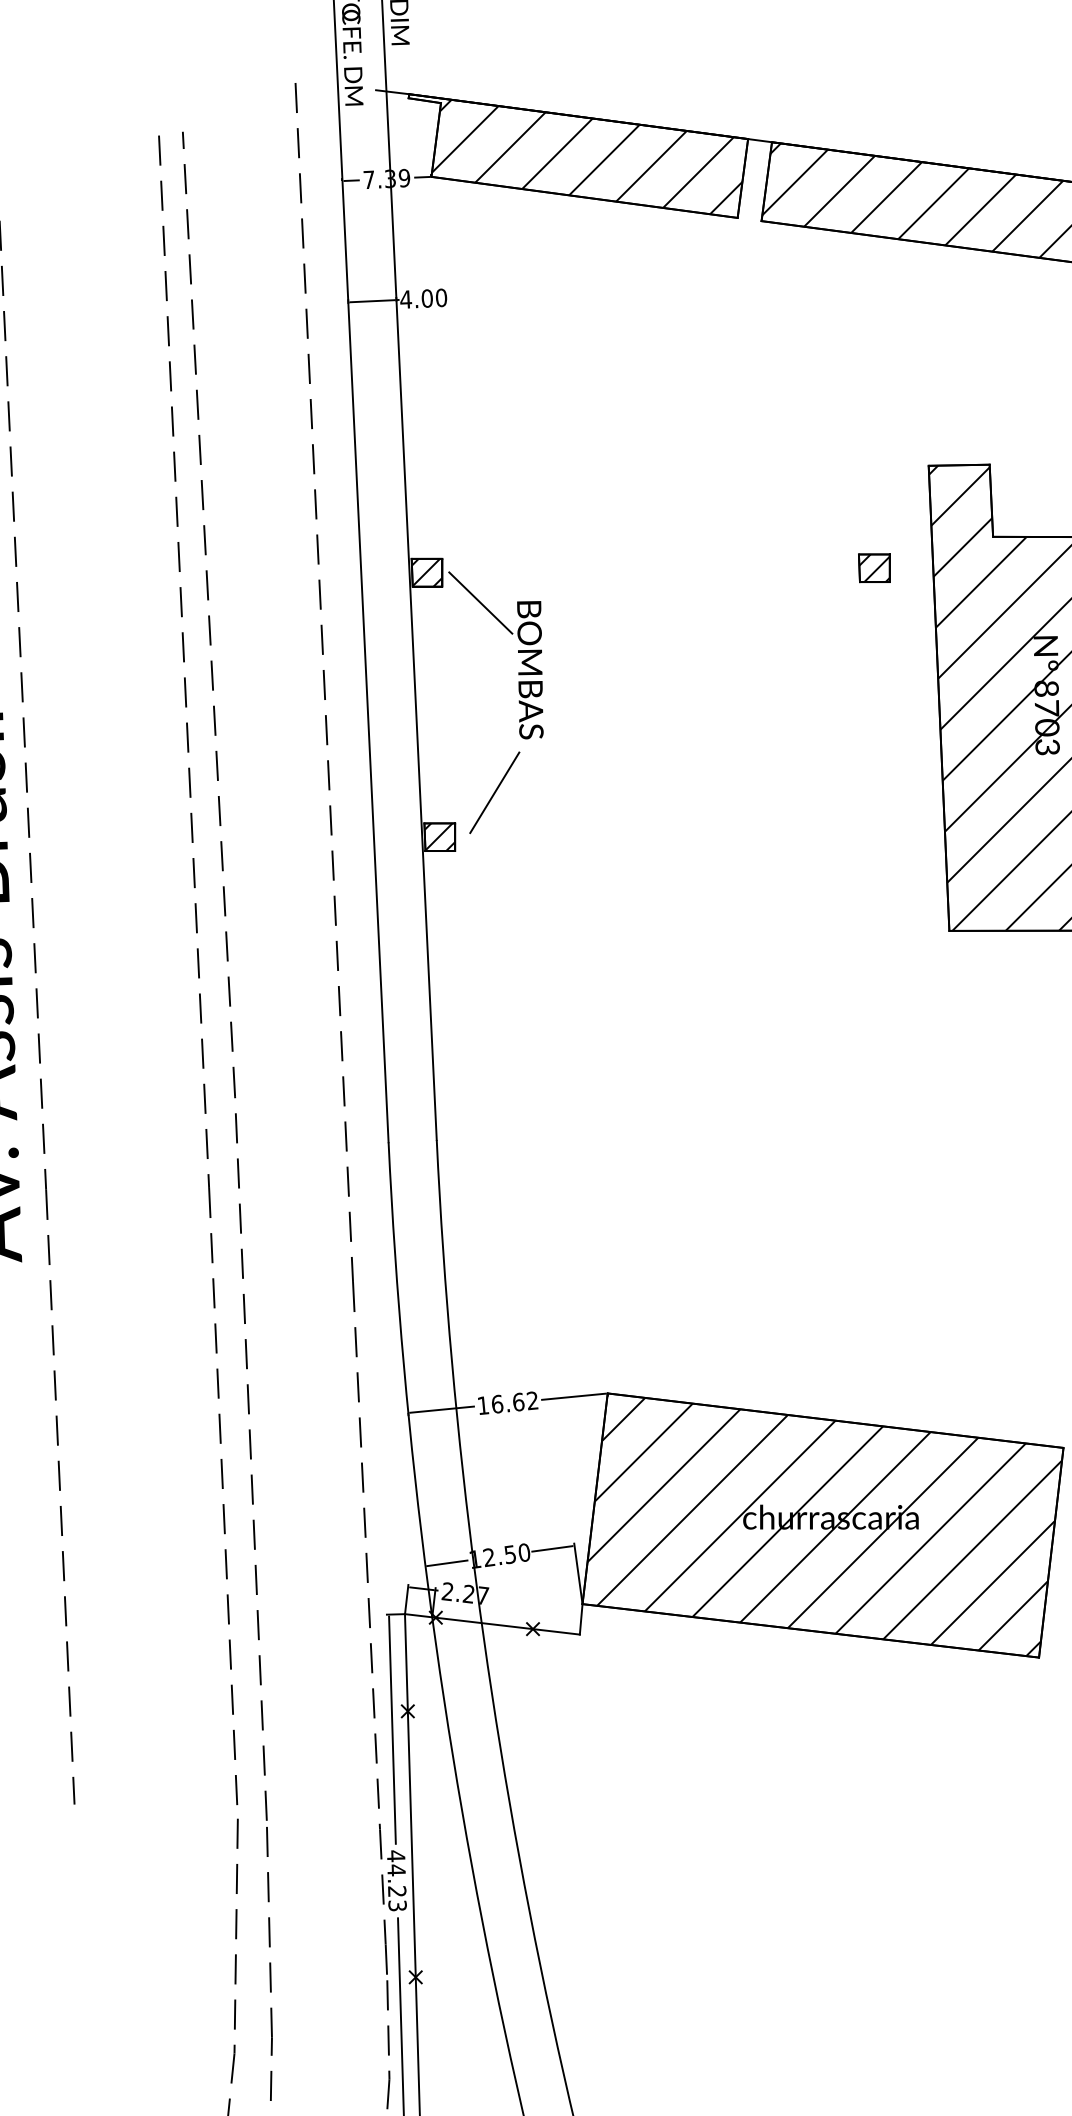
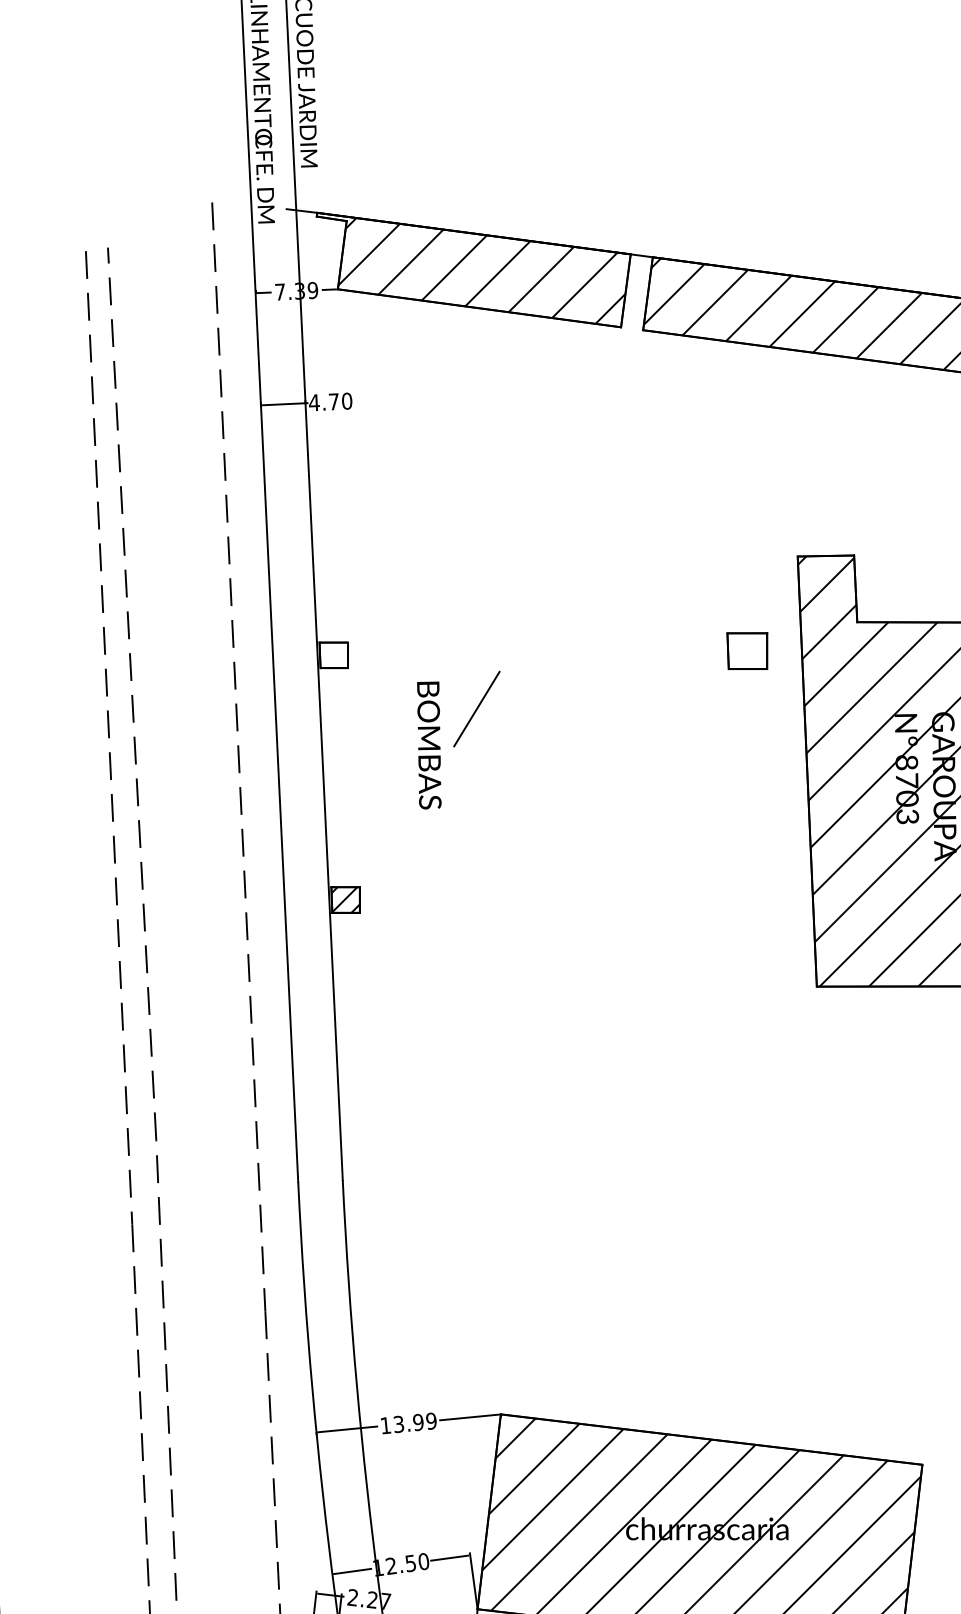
text: (426, 298) -> (333, 401), 4.00 -> 4.70
part: (874, 568) -> (747, 651), size x1.4
hatch: (426, 572) -> (333, 655), removed
line: (480, 602) -> (383, 682), removed
line: (494, 792) -> (476, 708), moved
text: (514, 1402) -> (414, 1422), 16.62 -> 13.99

